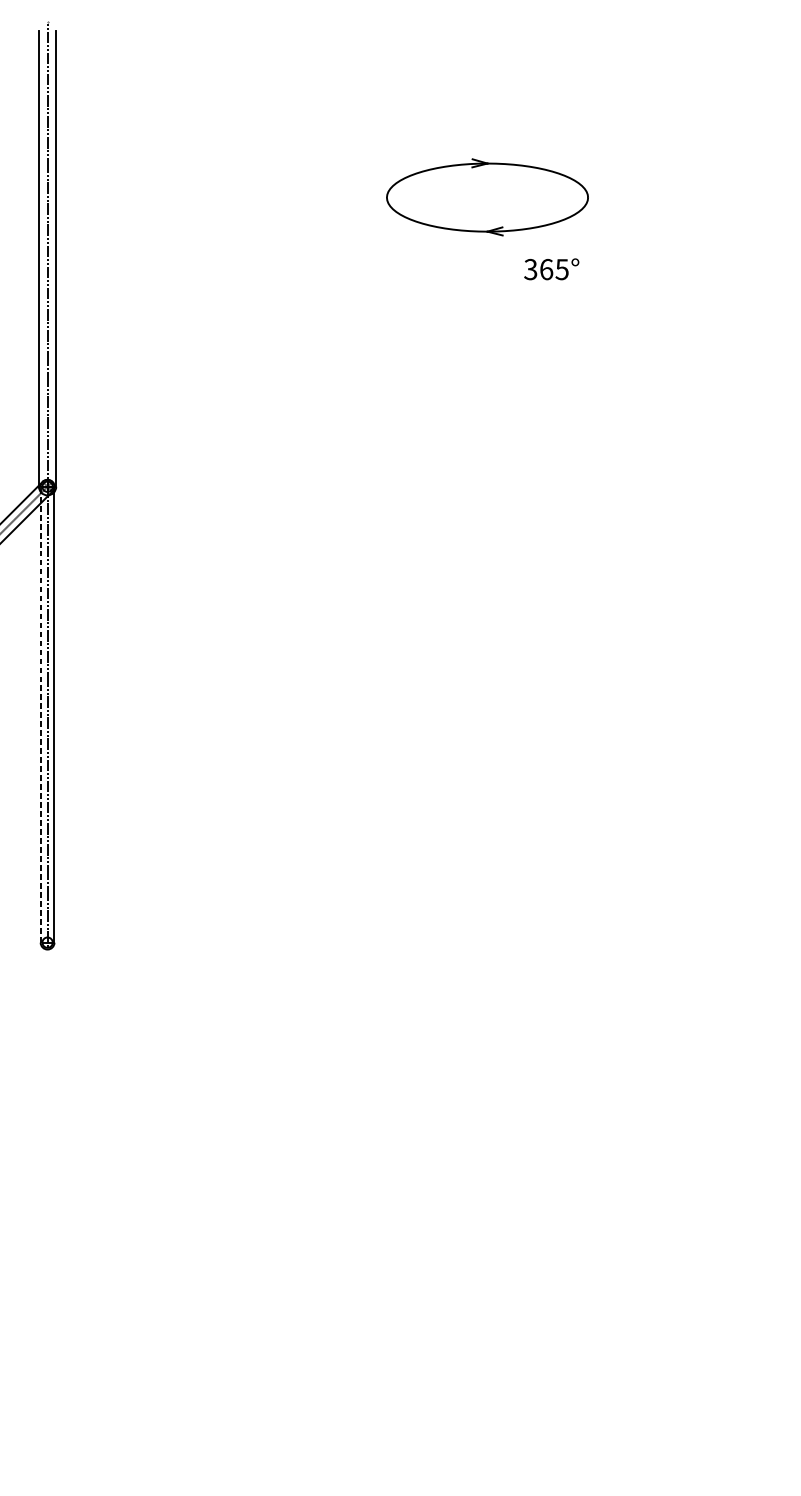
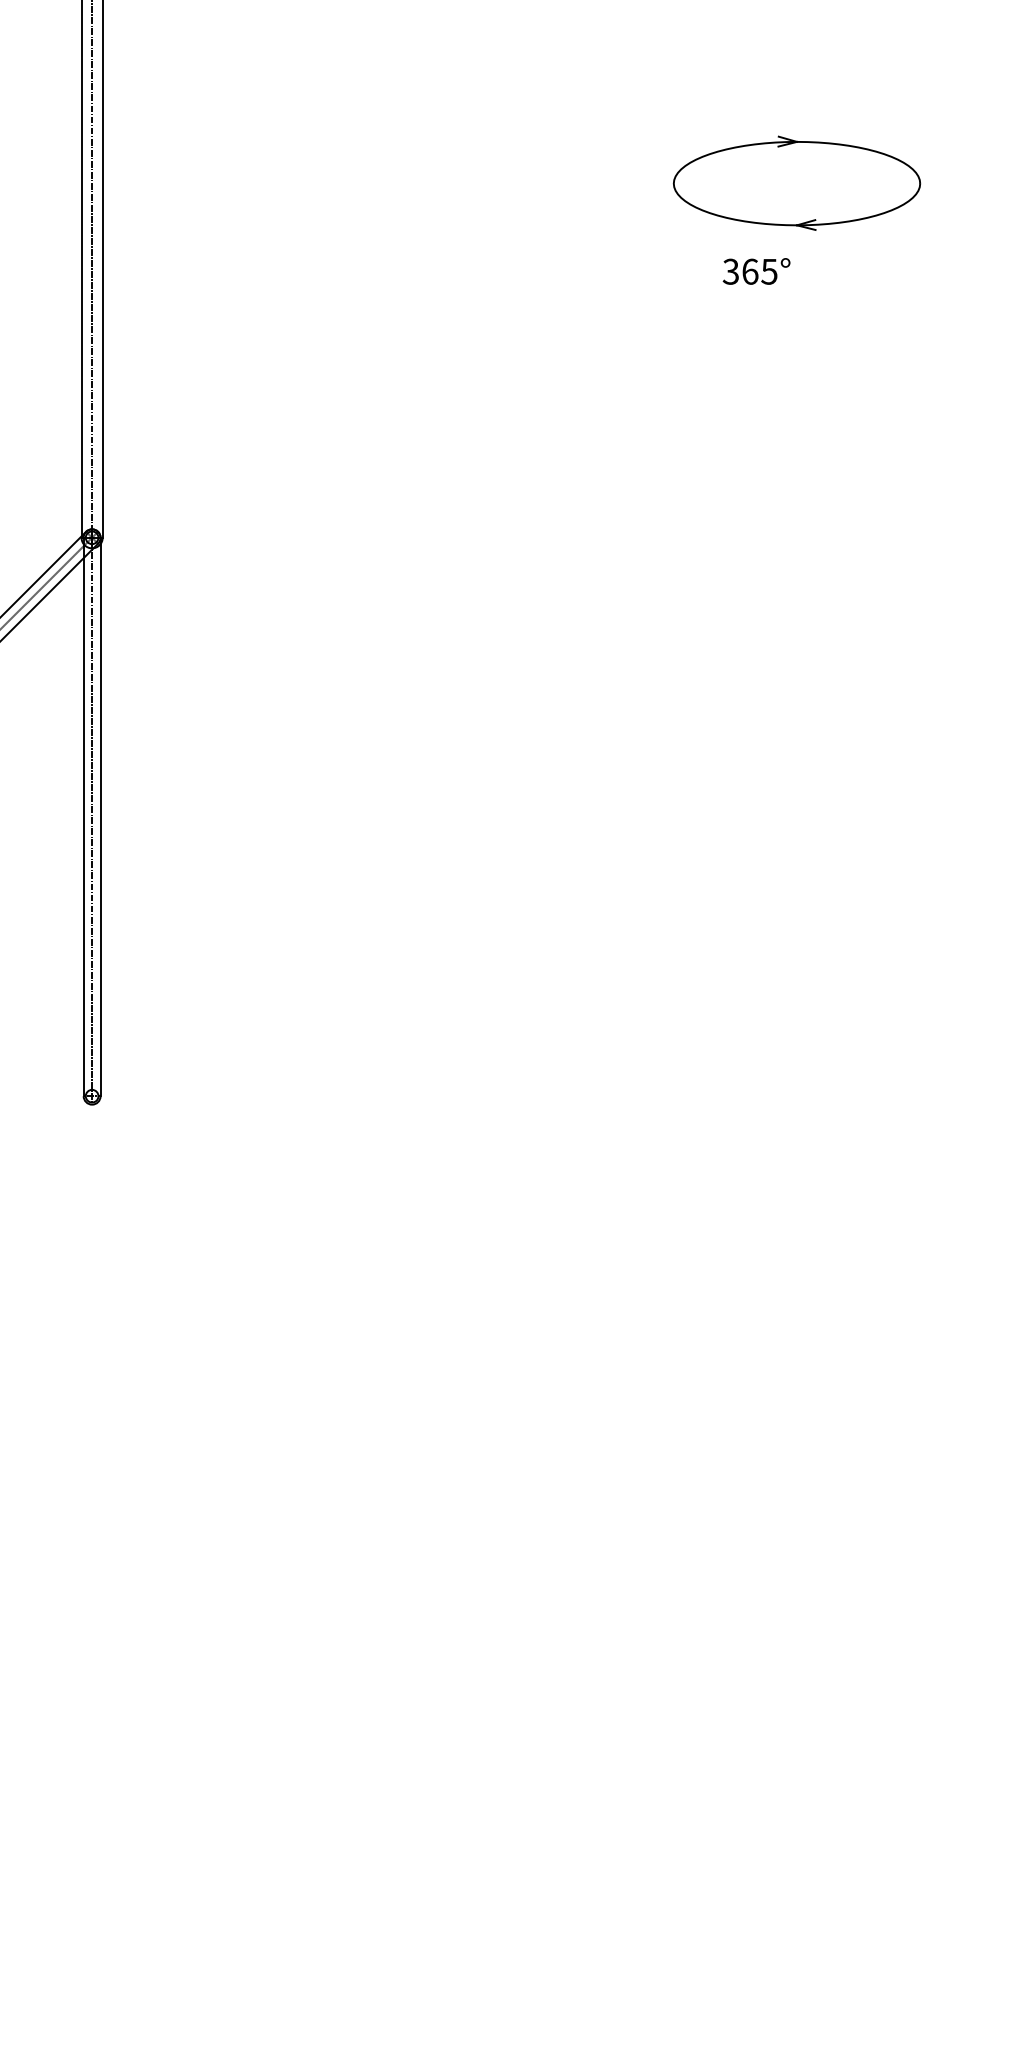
part: (487, 196) -> (796, 182), moved
text: (551, 269) -> (756, 271), moved
line: (40, 714) -> (83, 816), dashed -> solid

